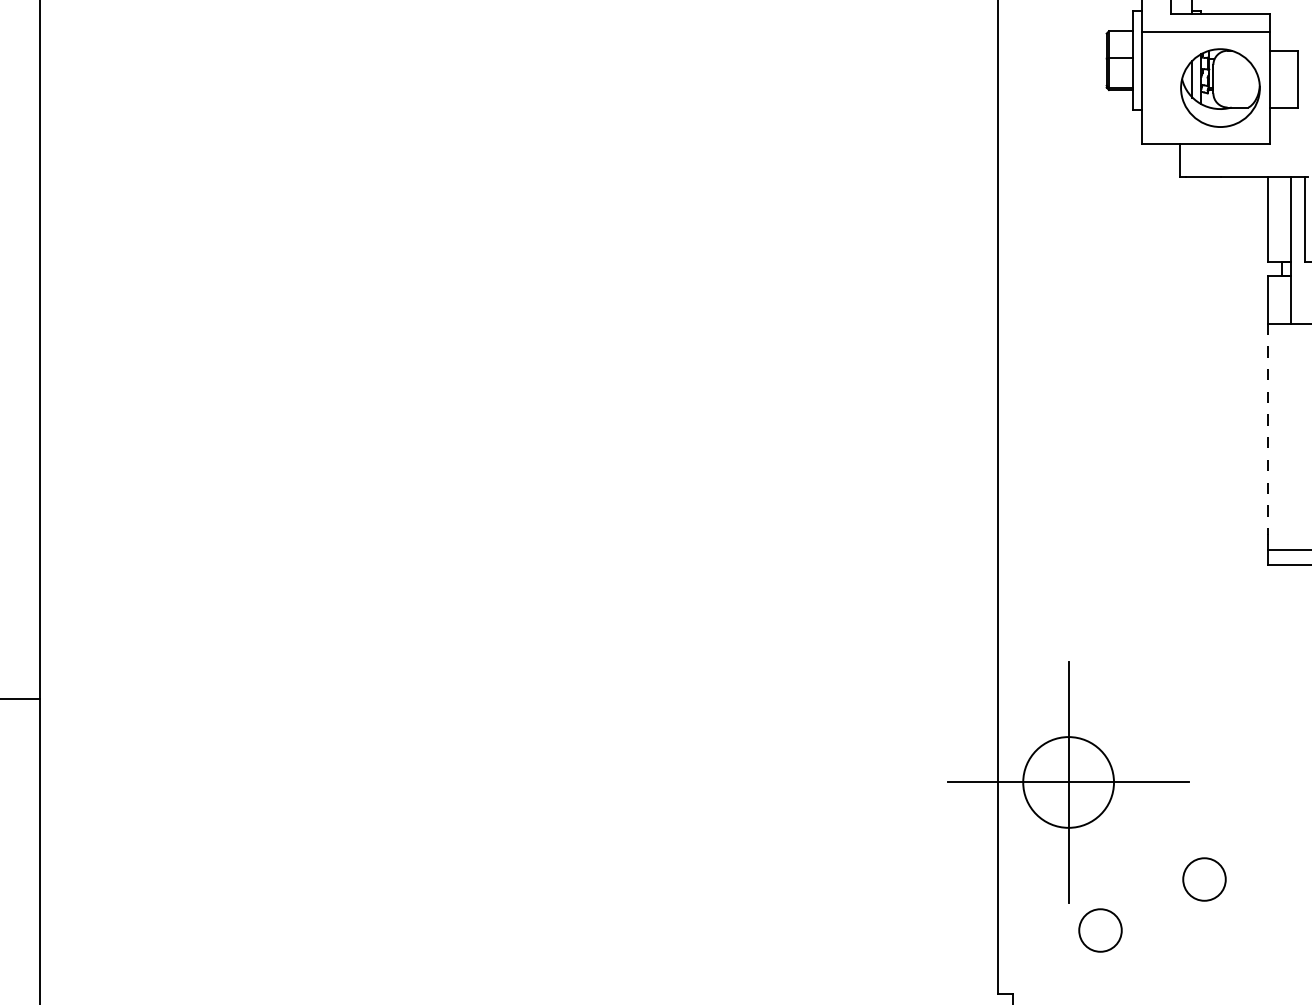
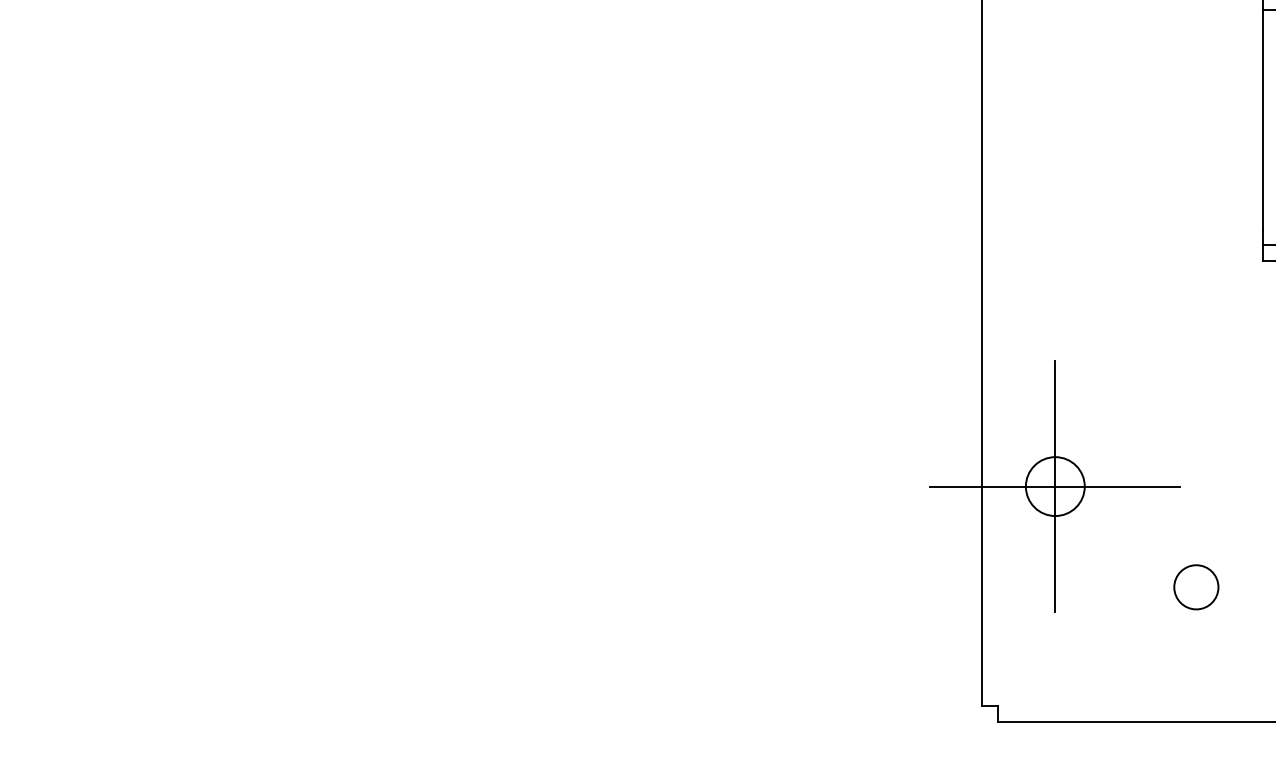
line: (1268, 429) -> (1262, 120), dashed -> solid
circle: (1068, 782) -> (1055, 486), size x0.62
circle: (1100, 930) -> (1088, 640), removed

